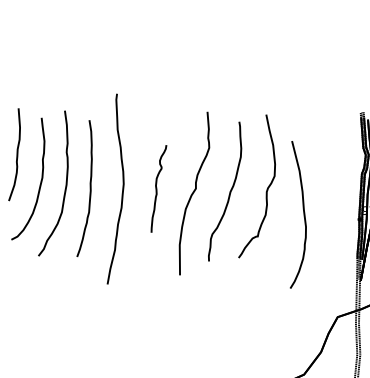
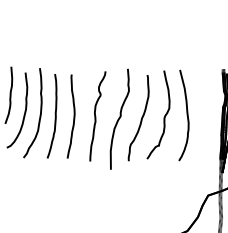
part: (114, 189) -> (70, 116), size x0.71
part: (158, 189) -> (97, 116), size x1.67
curve: (302, 214) -> (186, 115), moved

